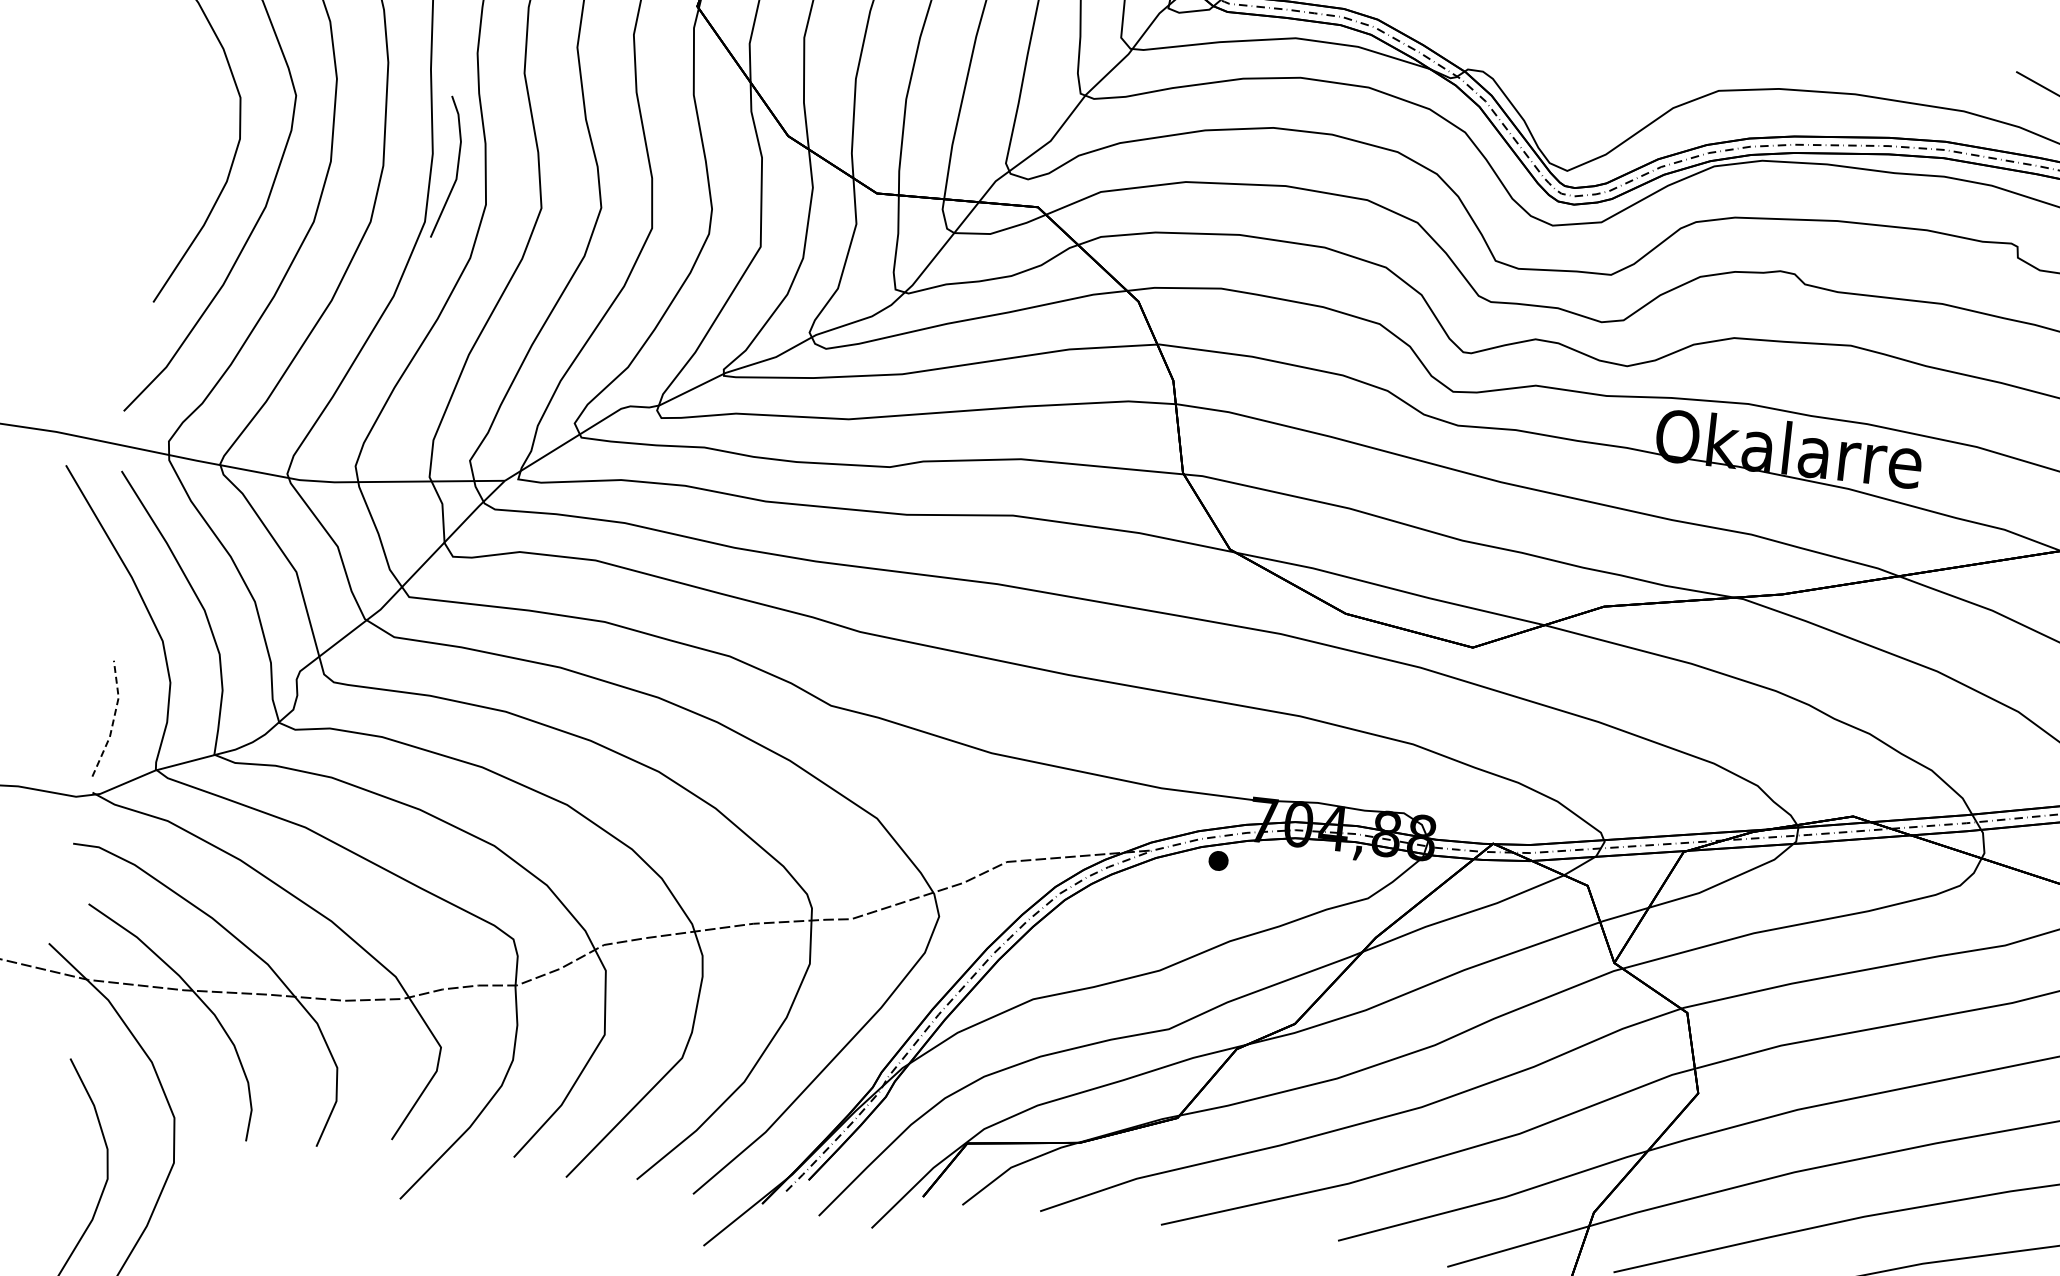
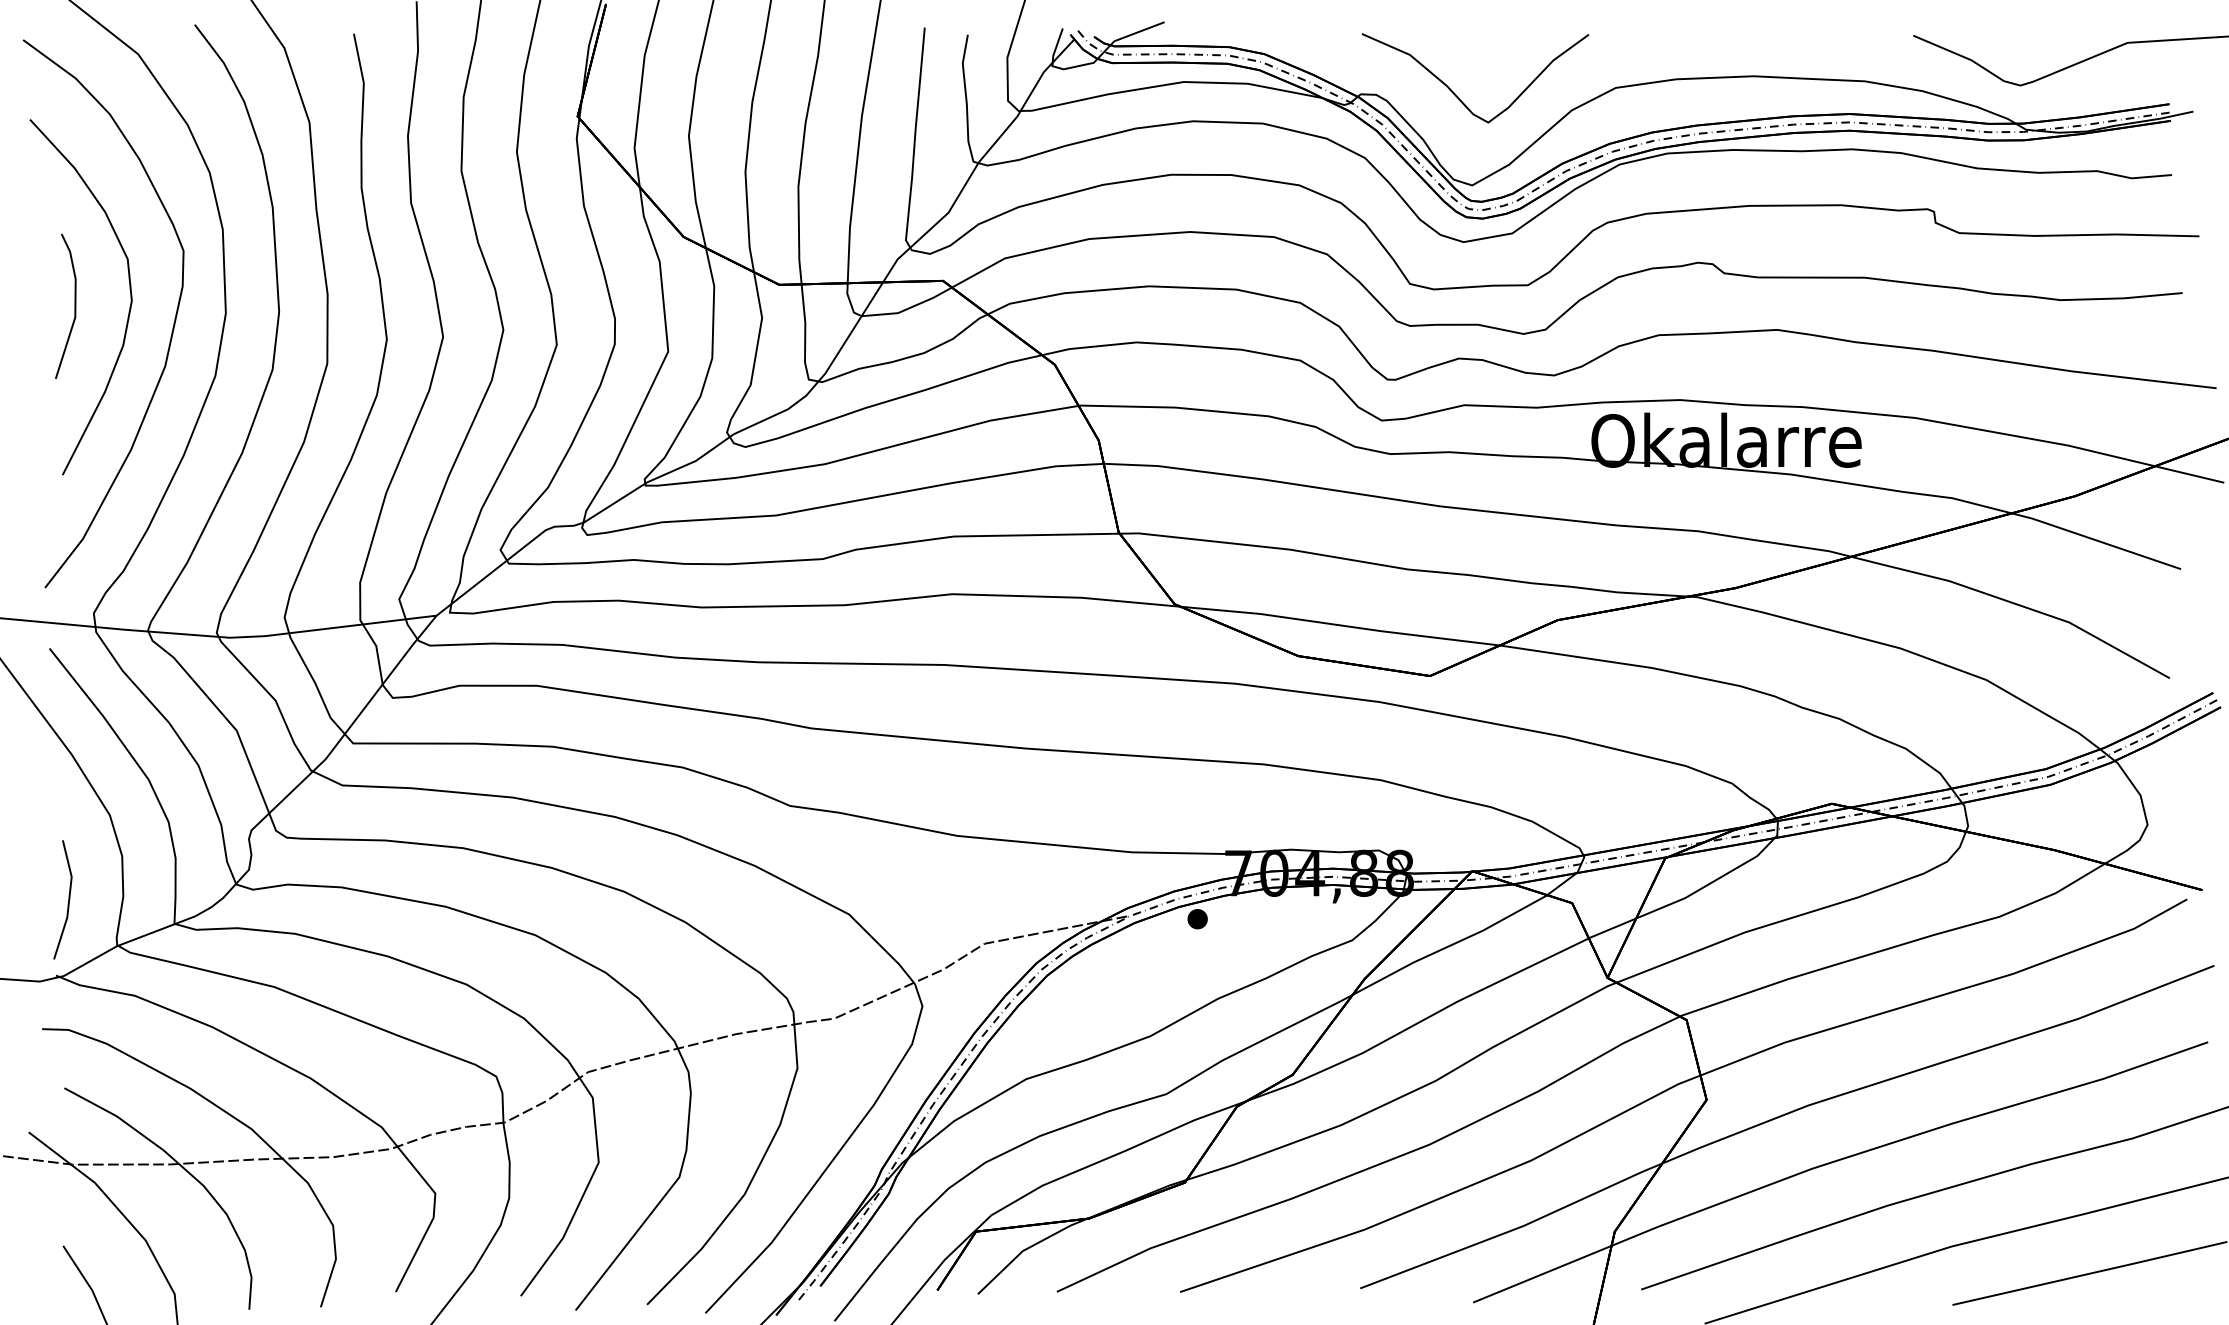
curve: (1562, 81) -> (1457, 95), added
line: (456, 167) -> (74, 305), moved
line: (114, 719) -> (69, 899), dashed -> solid

